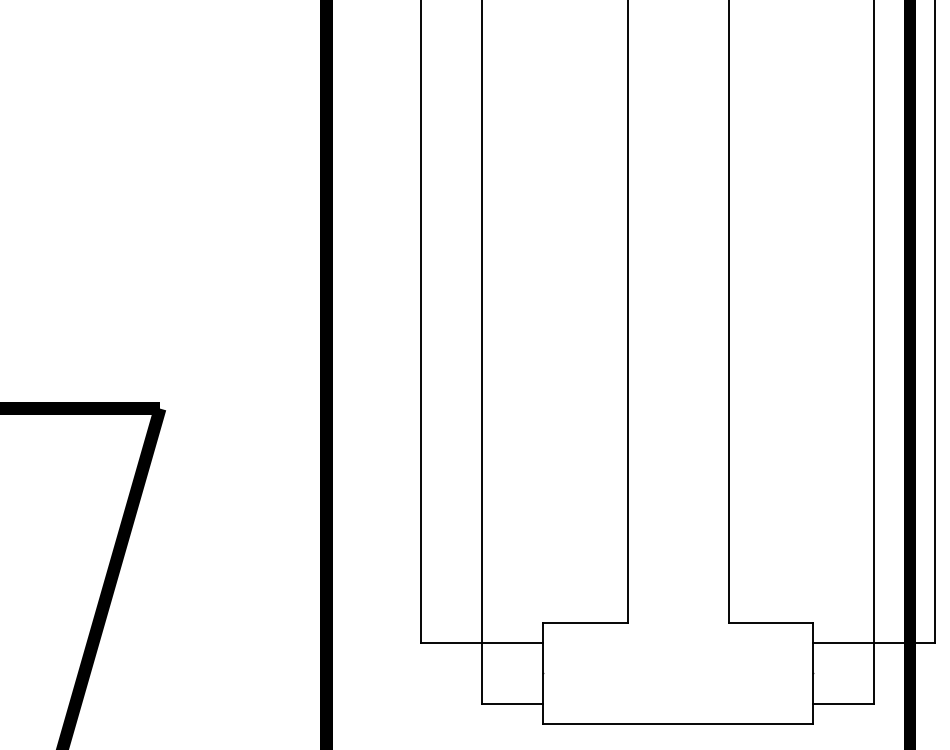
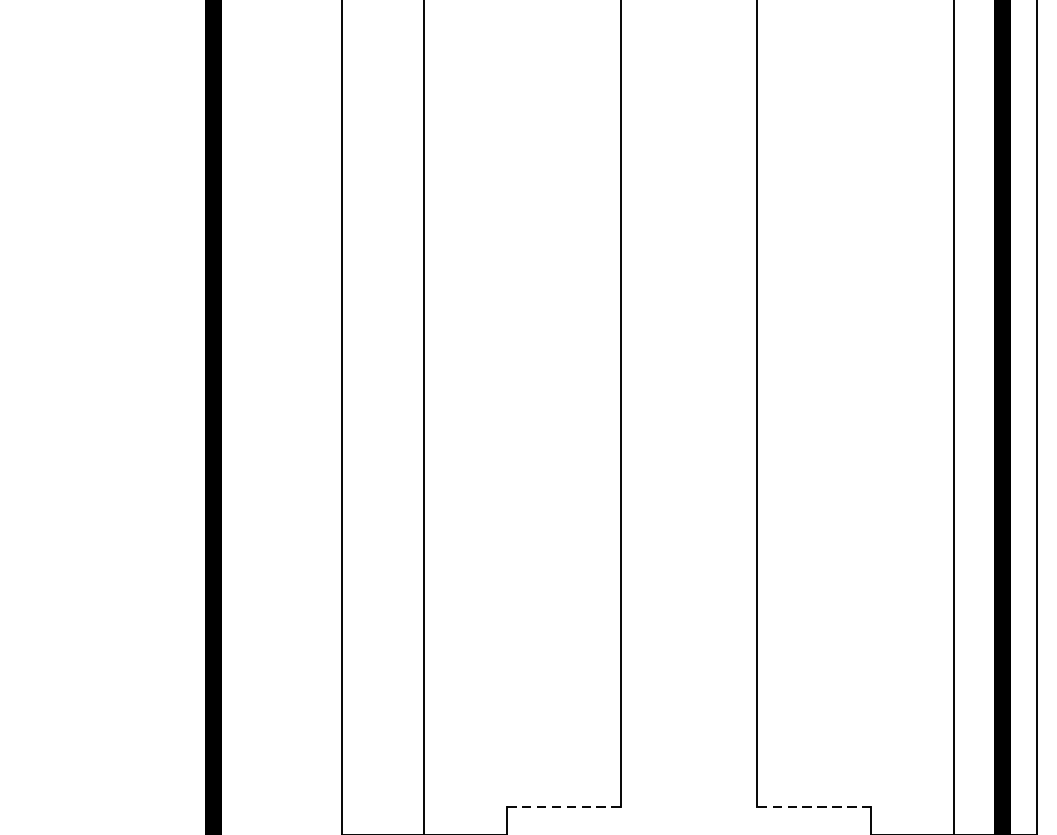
line: (584, 622) -> (562, 807), solid -> dashed
line: (770, 622) -> (814, 807), solid -> dashed

